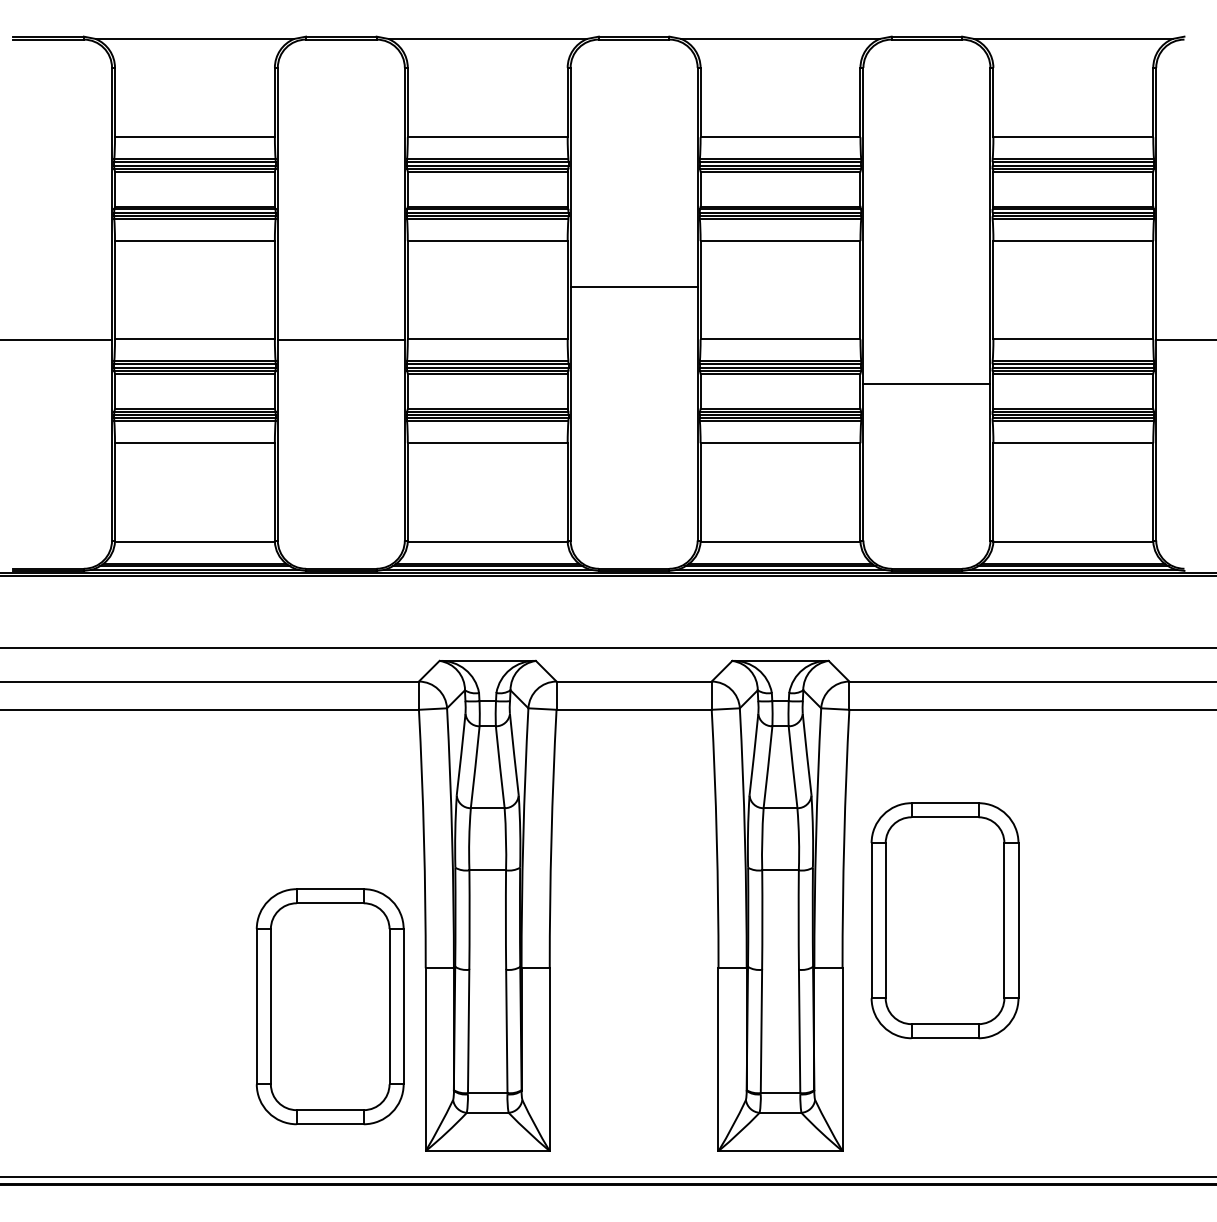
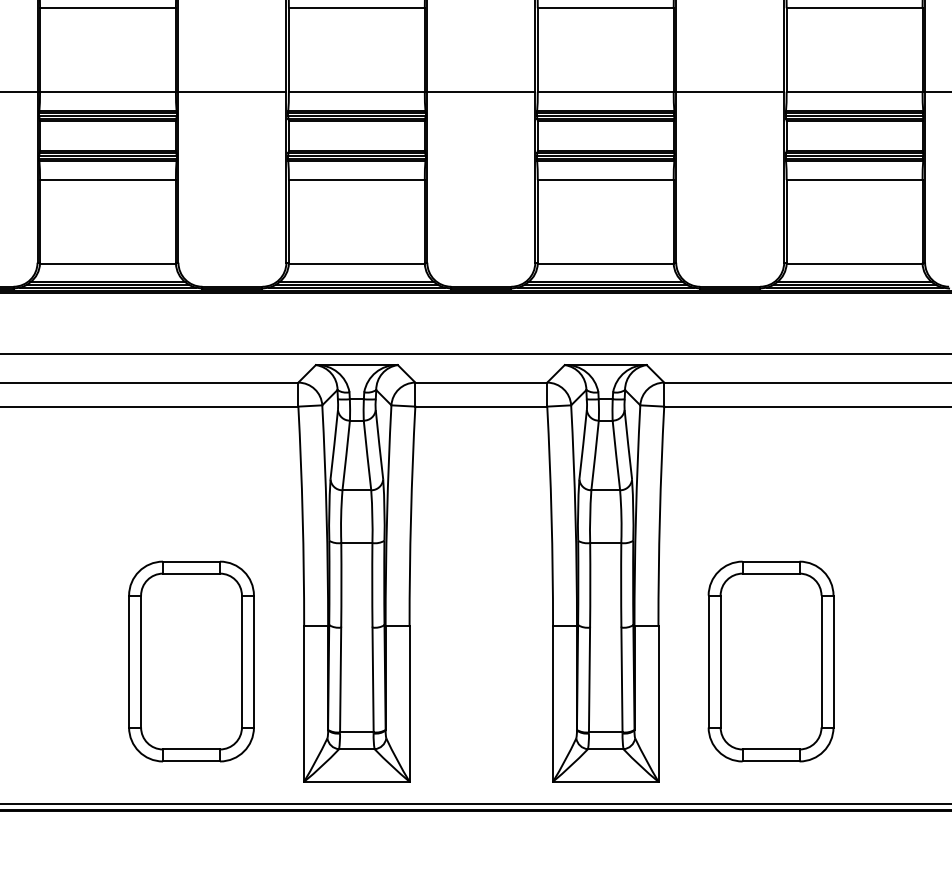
line: (633, 287) -> (480, 92), moved
line: (926, 384) -> (729, 92), moved
part: (944, 920) -> (770, 661), moved
part: (329, 1006) -> (190, 661), moved

